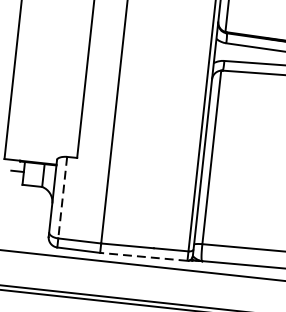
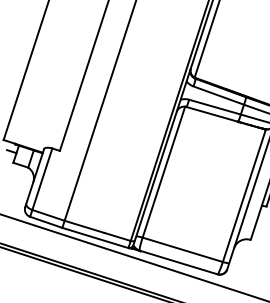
line: (62, 197) -> (42, 179), dashed -> solid
line: (143, 256) -> (95, 237), dashed -> solid

